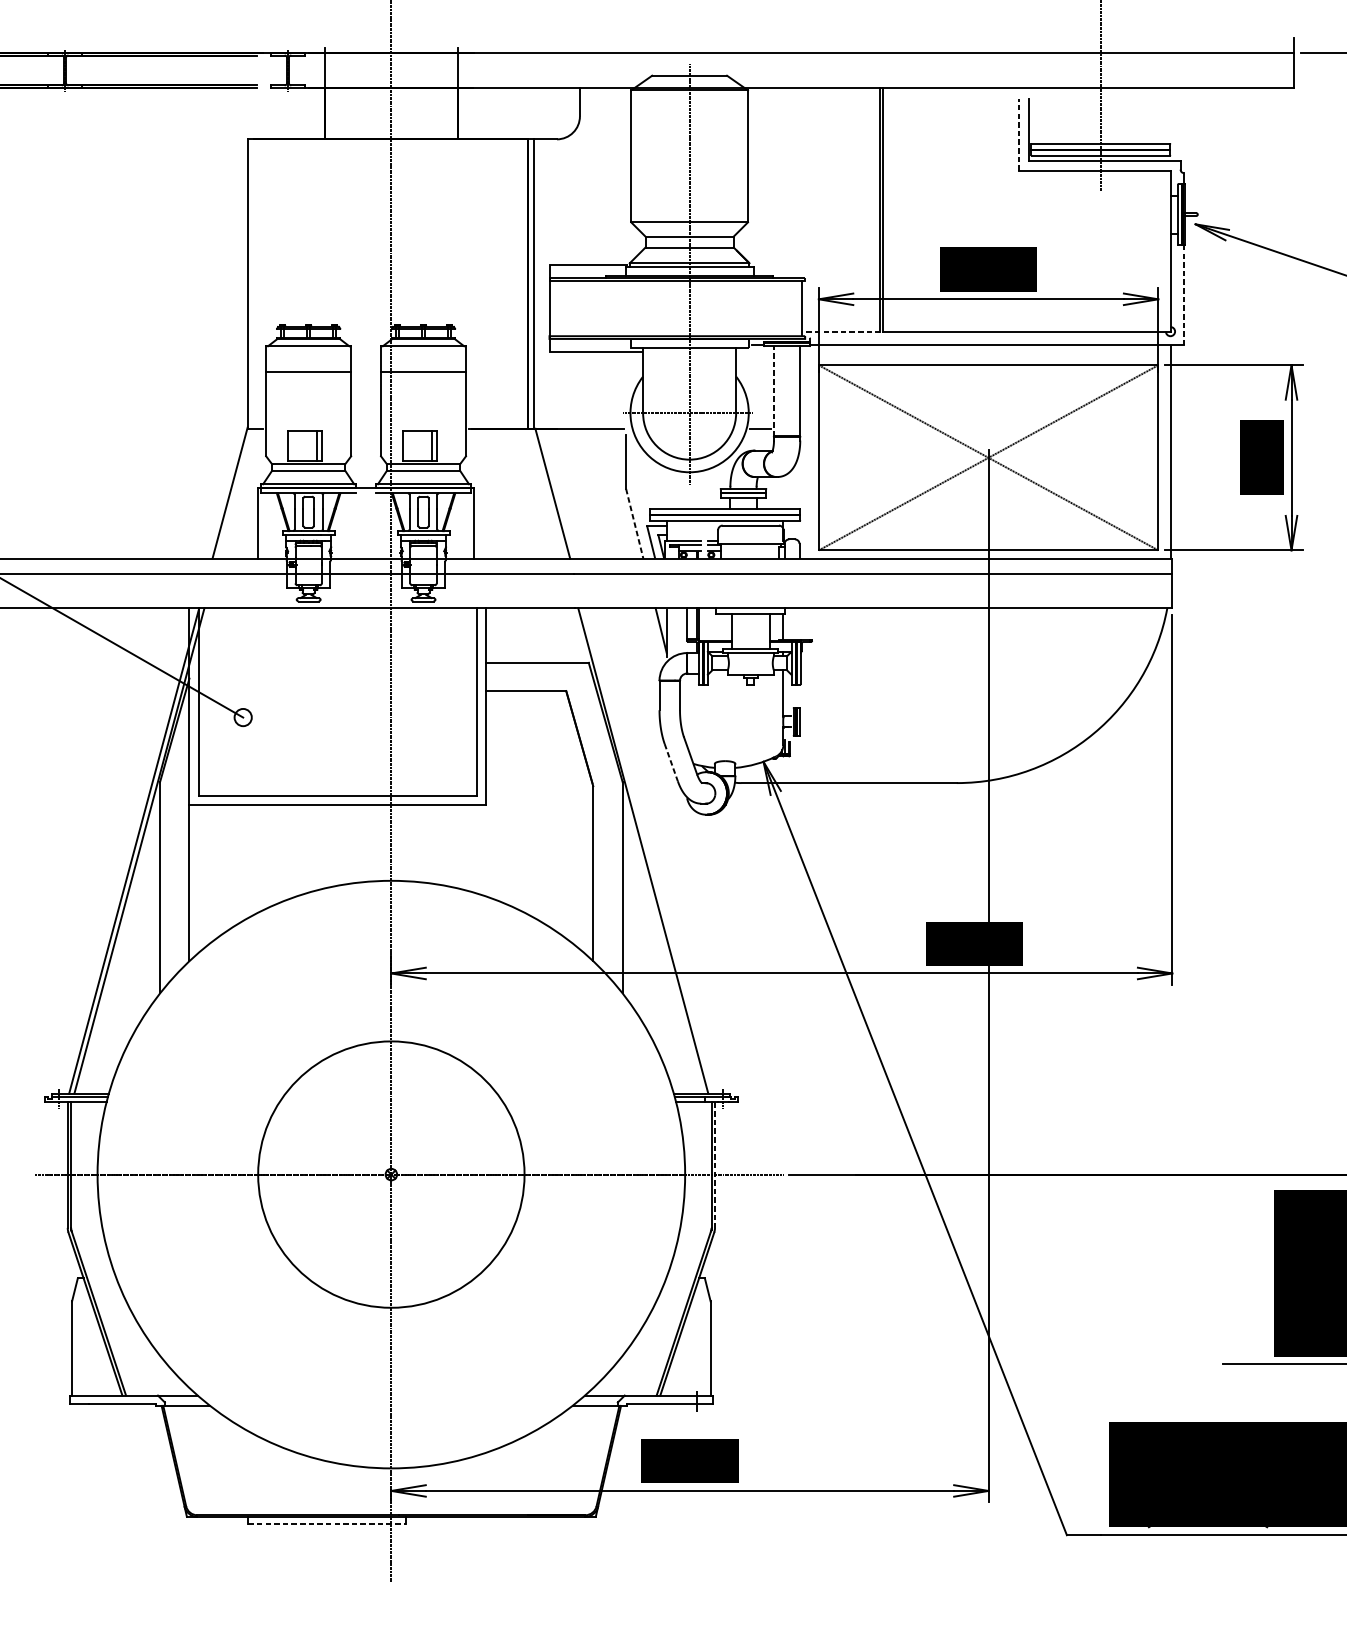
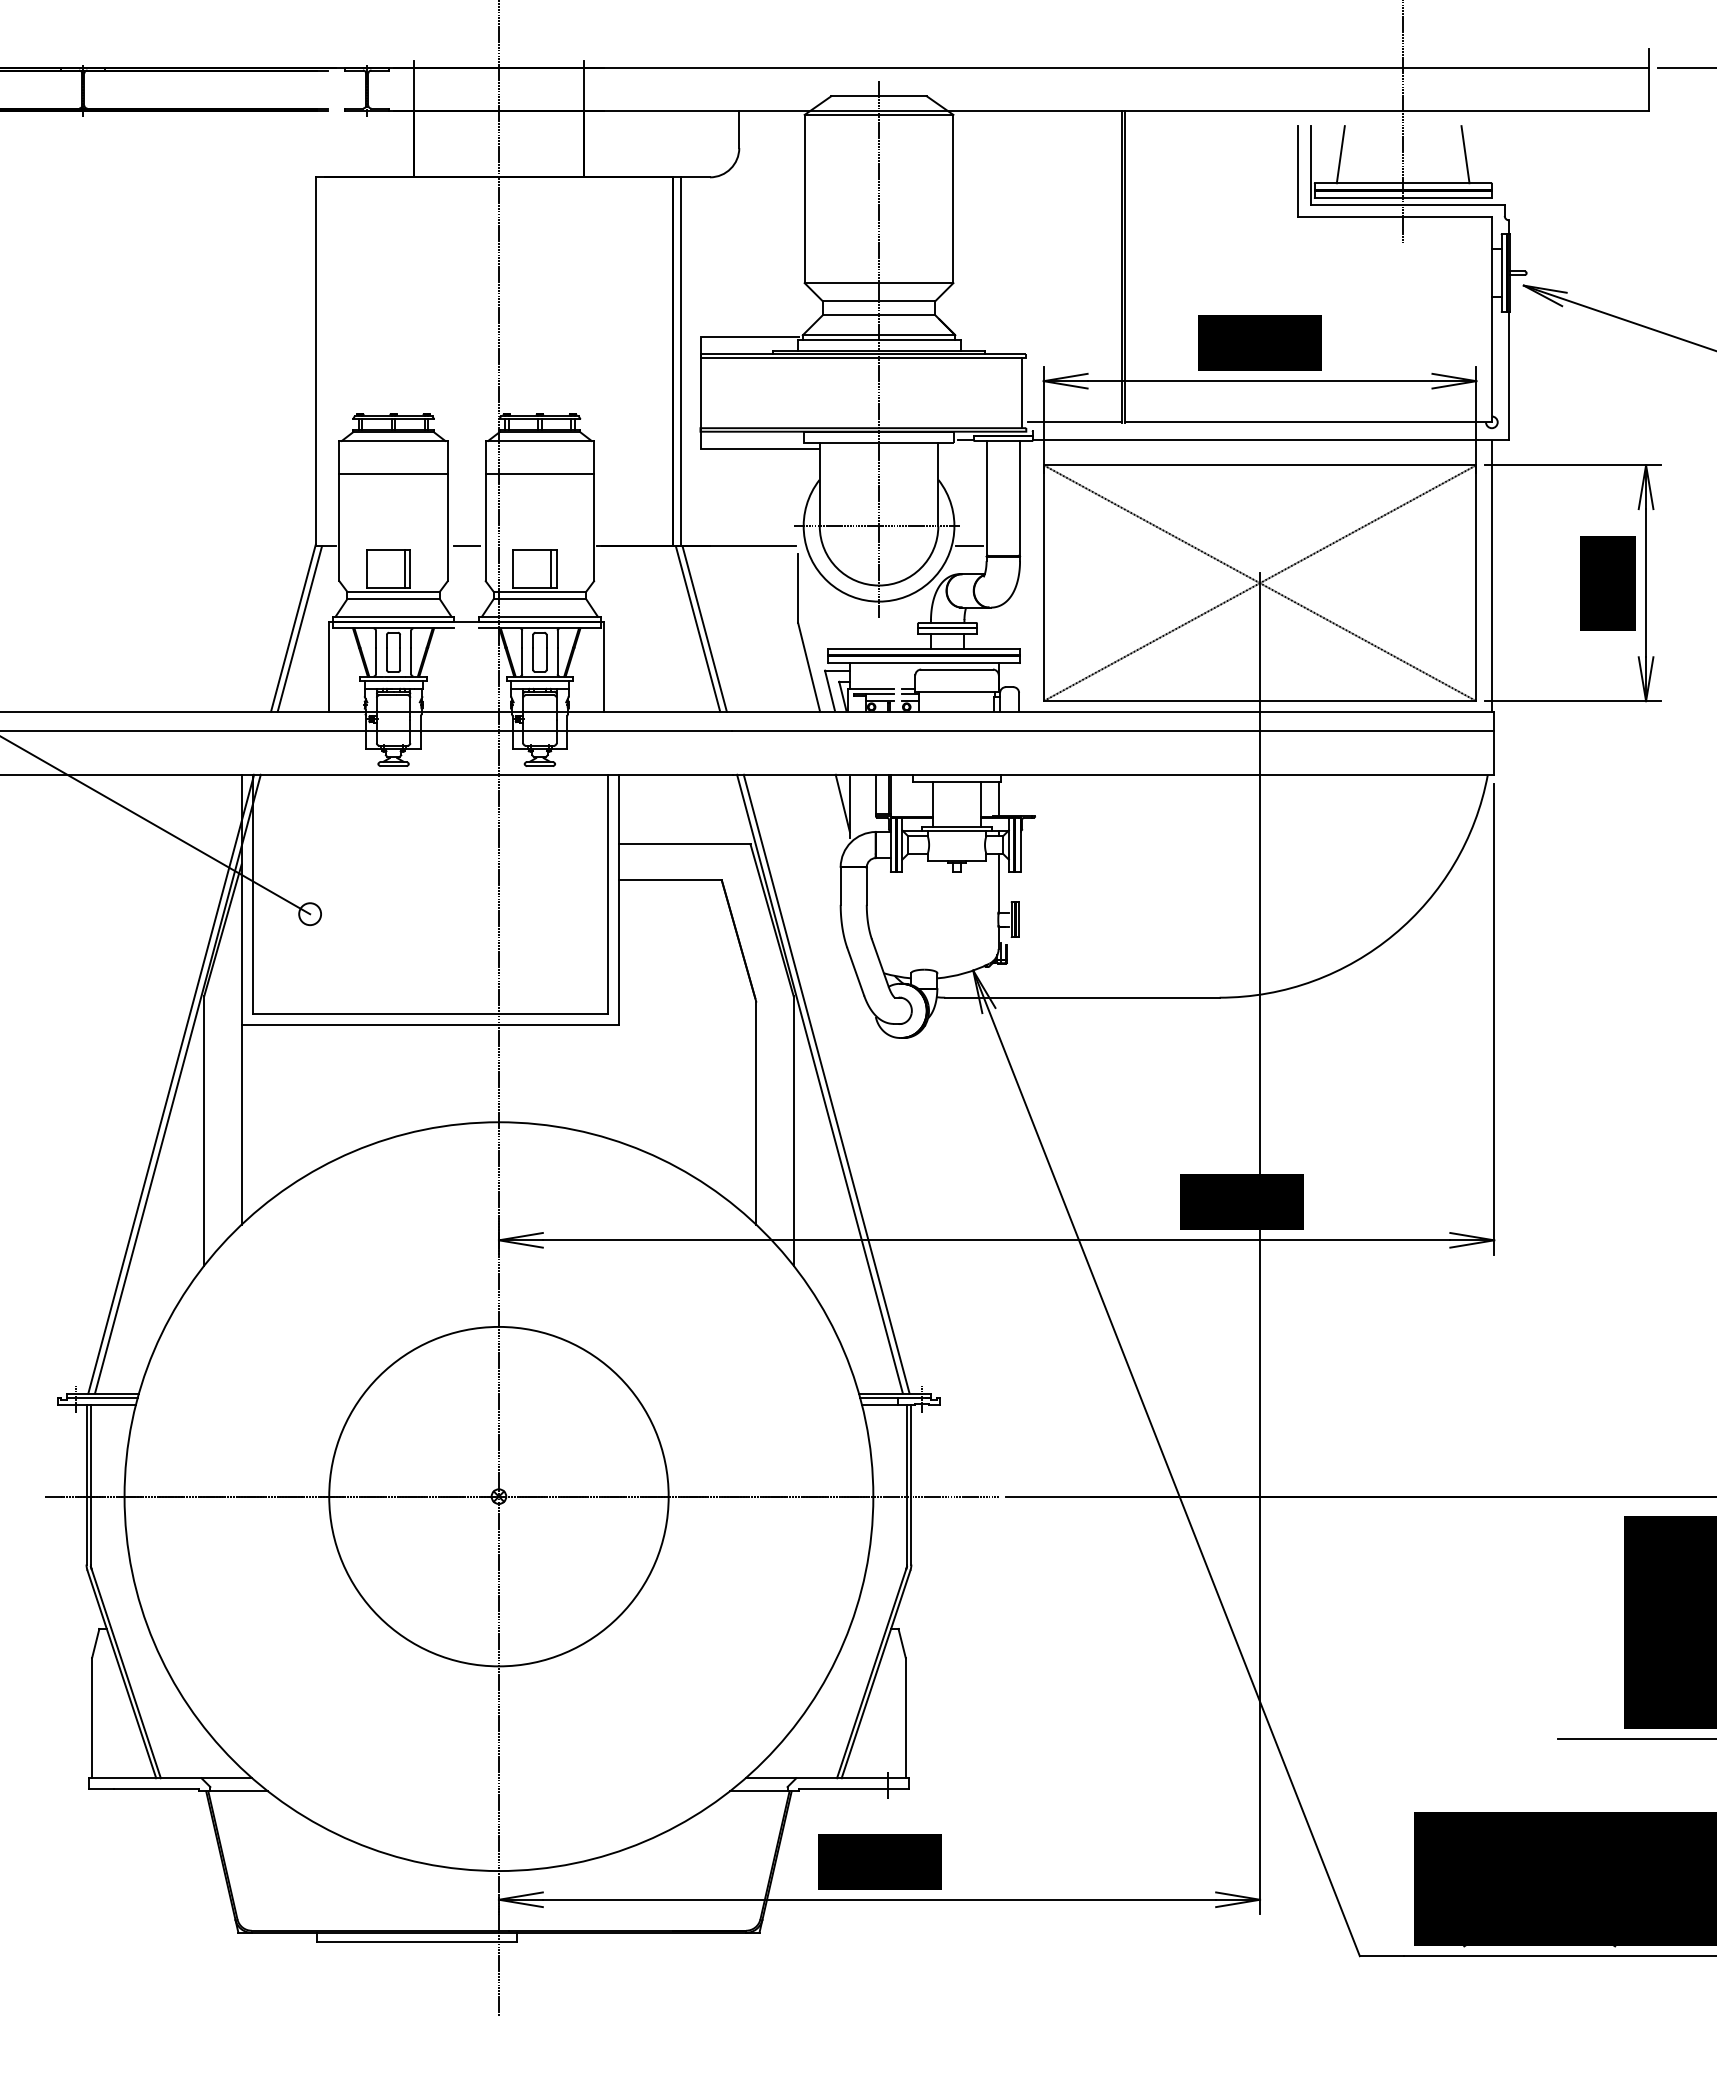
line: (1051, 121) -> (1340, 154), added
line: (1149, 121) -> (1465, 154), added
line: (1018, 134) -> (1298, 171), dashed -> solid
line: (1184, 294) -> (1509, 375), dashed -> solid
line: (843, 331) -> (1075, 422), dashed -> solid
line: (773, 390) -> (986, 497), dashed -> solid
line: (366, 429) -> (467, 546), added
line: (234, 493) -> (299, 628), added
line: (547, 493) -> (697, 628), added
line: (635, 523) -> (809, 667), dashed -> solid
line: (671, 763) -> (855, 972), dashed -> solid
line: (648, 850) -> (826, 1083), added
line: (715, 1165) -> (911, 1484), dashed -> solid
line: (327, 1524) -> (417, 1942), dashed -> solid

